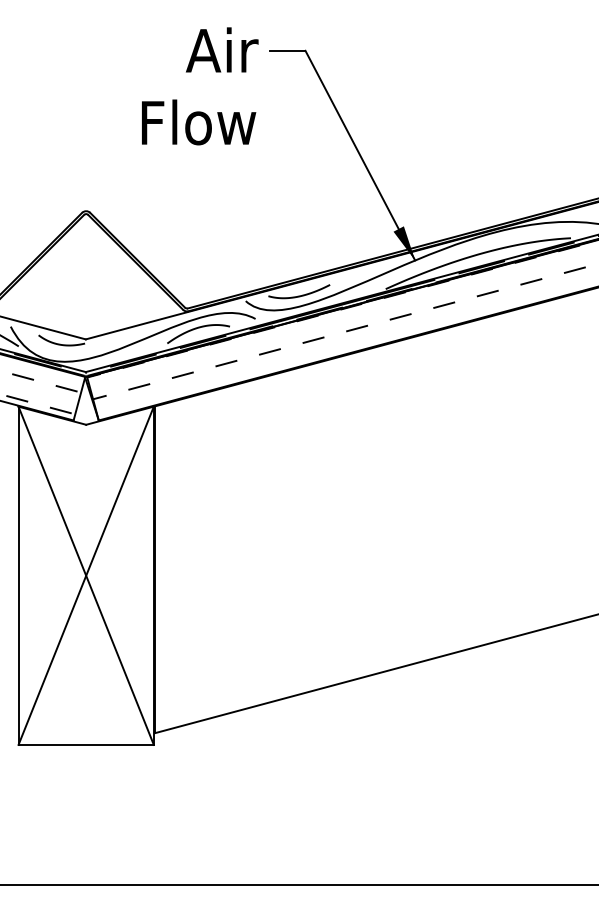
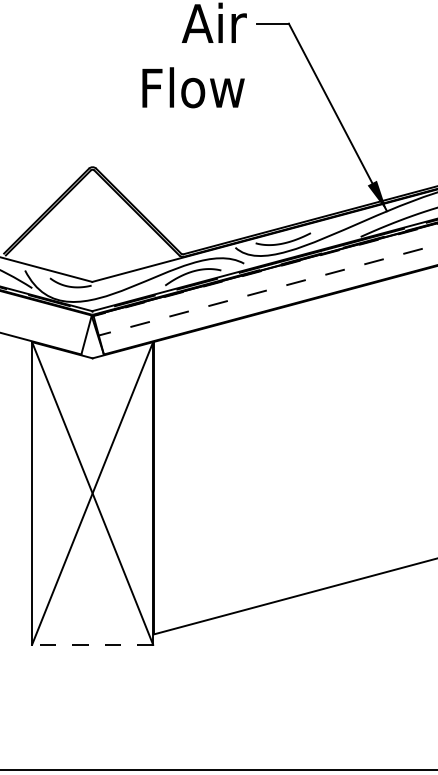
hatch: (41, 393) -> (52, 330), removed
line: (86, 744) -> (92, 644), solid -> dashed

